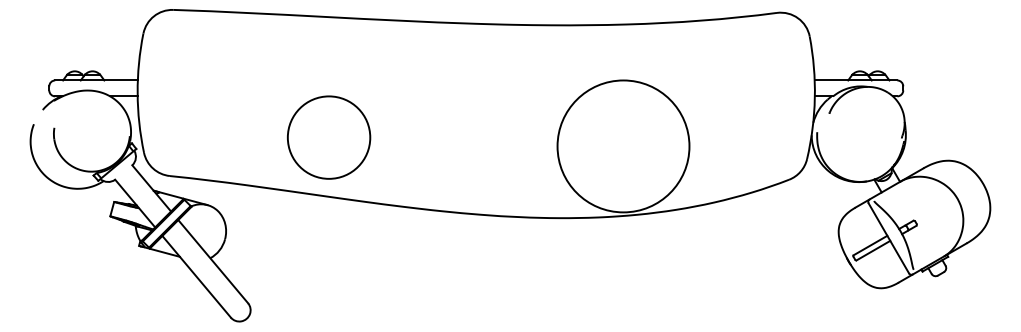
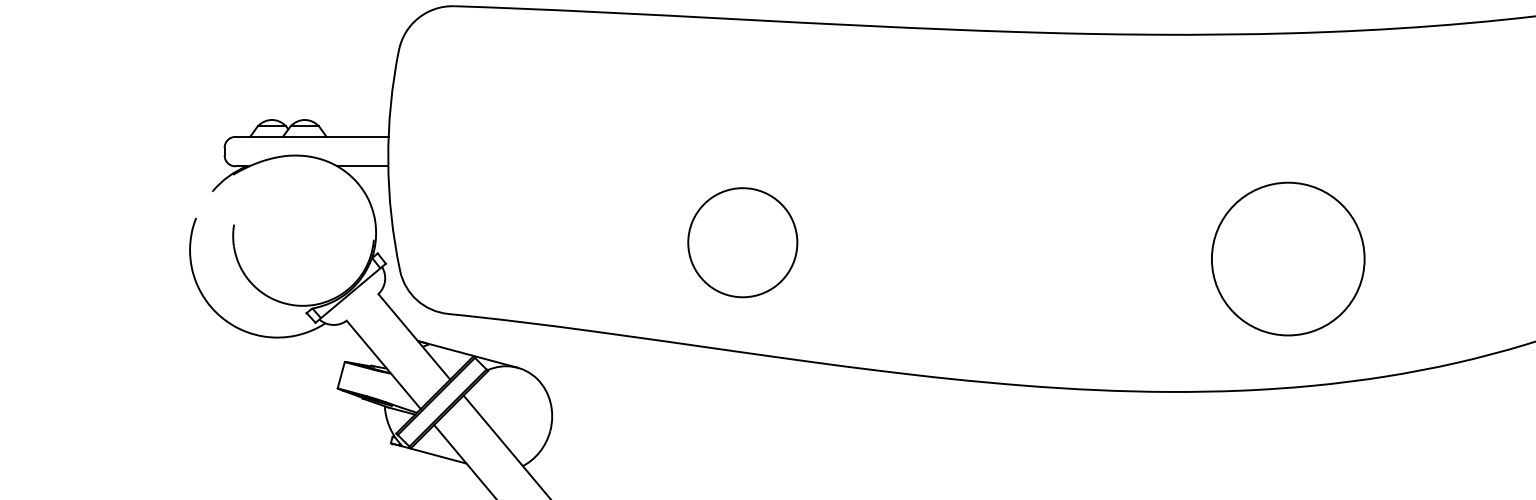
circle: (328, 137) -> (741, 242), size x0.71
circle: (623, 146) -> (1288, 259), size x0.62

